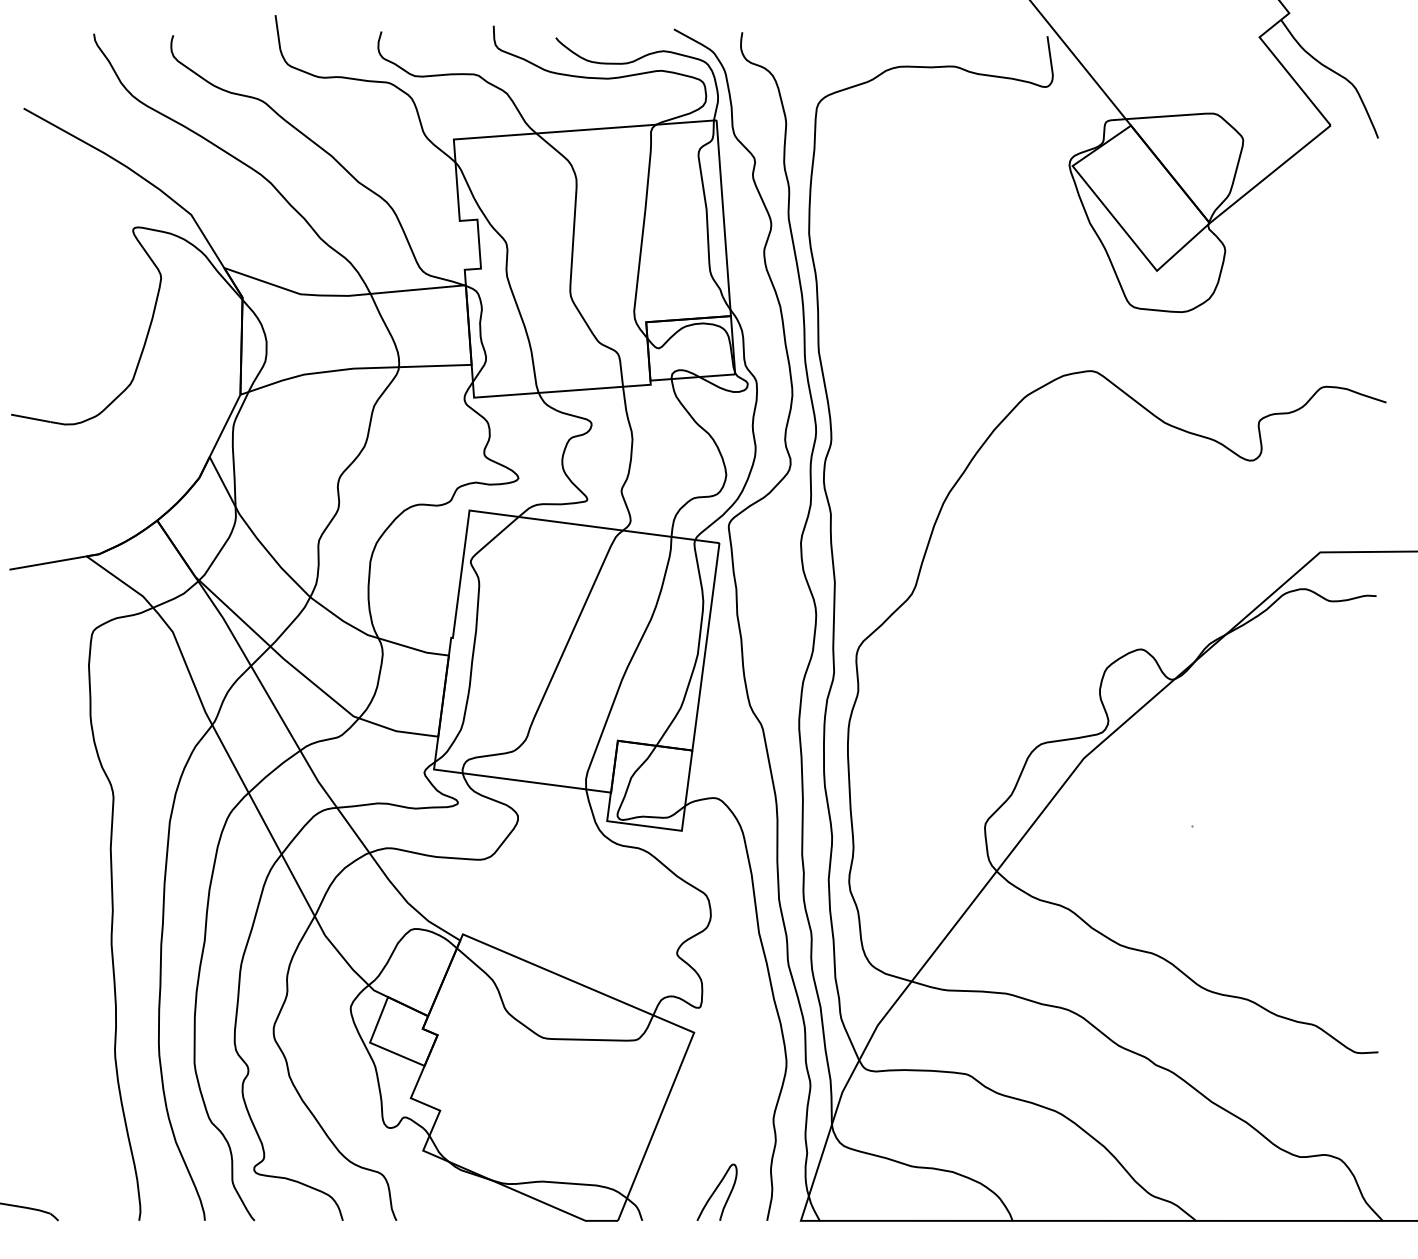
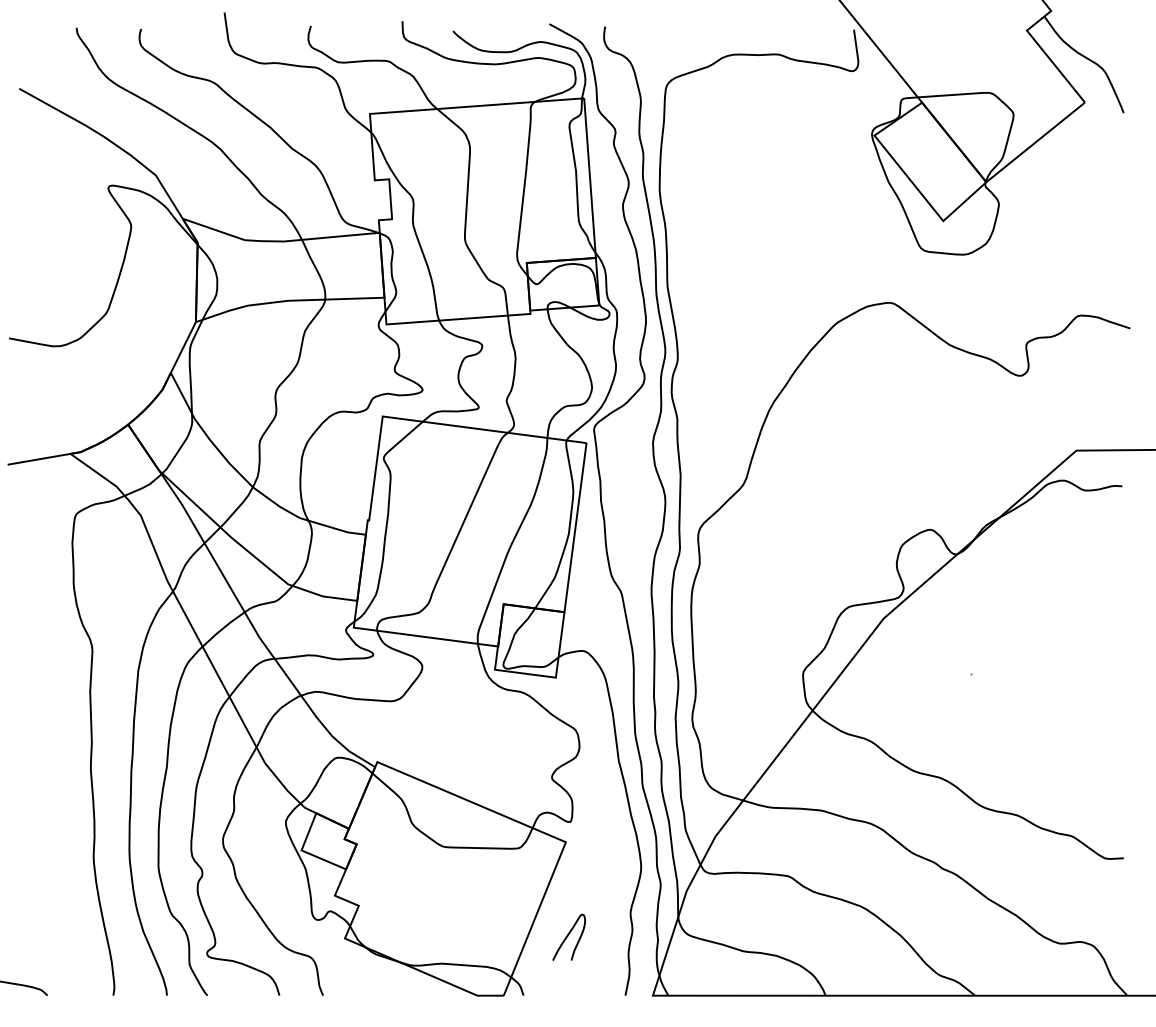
curve: (716, 1190) -> (568, 935), moved

